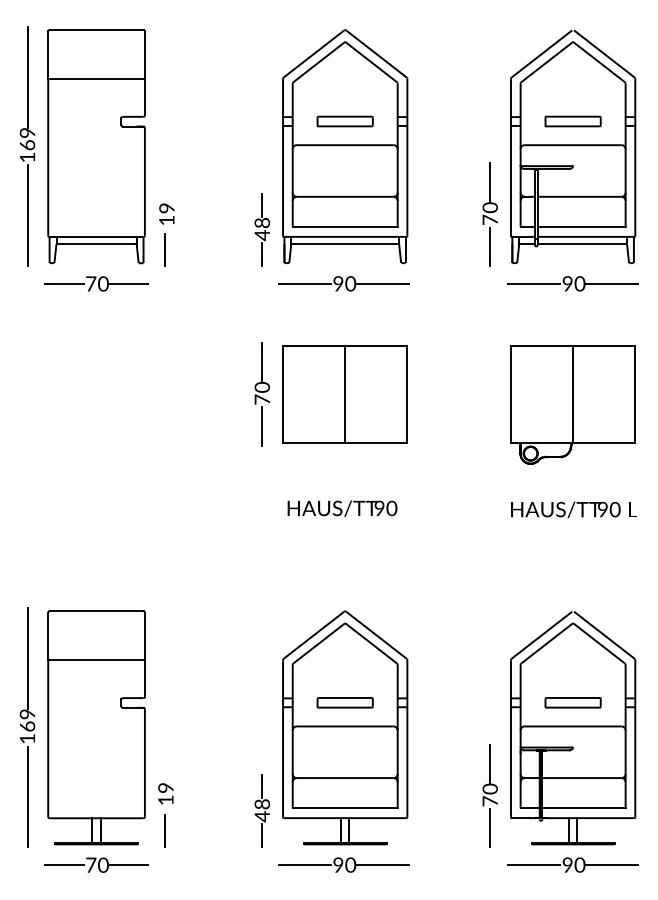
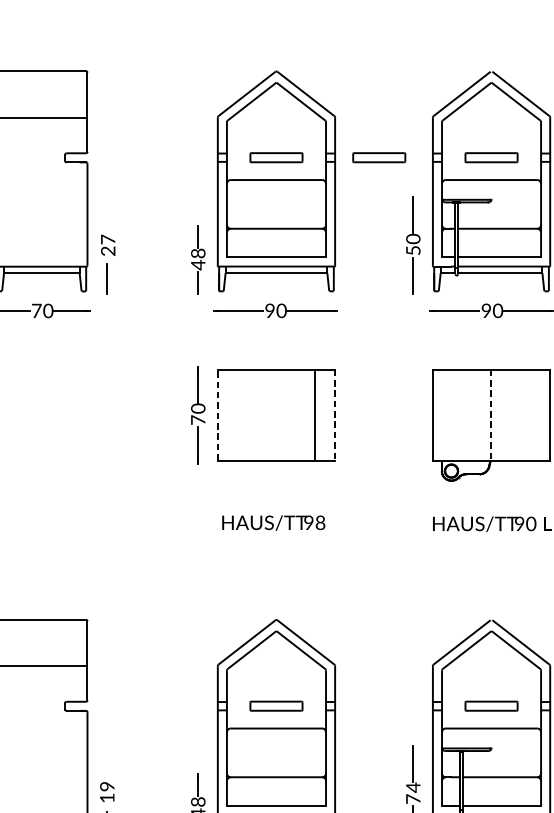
part: (453, 121) -> (378, 157), added
text: (166, 214) -> (107, 245), 19 -> 27
text: (489, 219) -> (412, 250), 70 -> 50
line: (283, 393) -> (218, 414), solid -> dashed
line: (345, 394) -> (315, 415), moved
line: (407, 394) -> (335, 415), solid -> dashed
line: (573, 394) -> (491, 415), solid -> dashed
text: (391, 508) -> (320, 522), 90 -> 98
text: (489, 788) -> (412, 787), 70 -> 74

